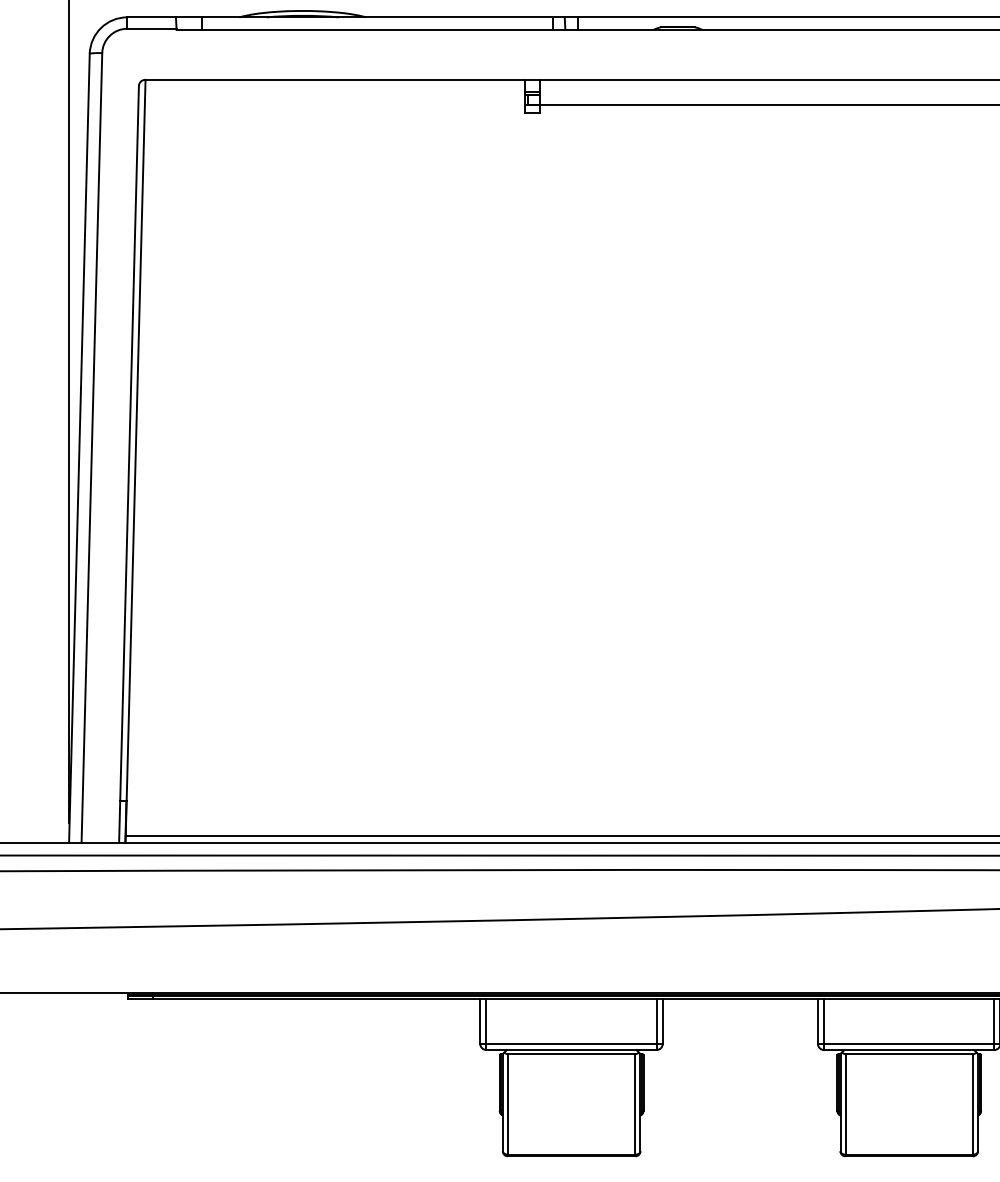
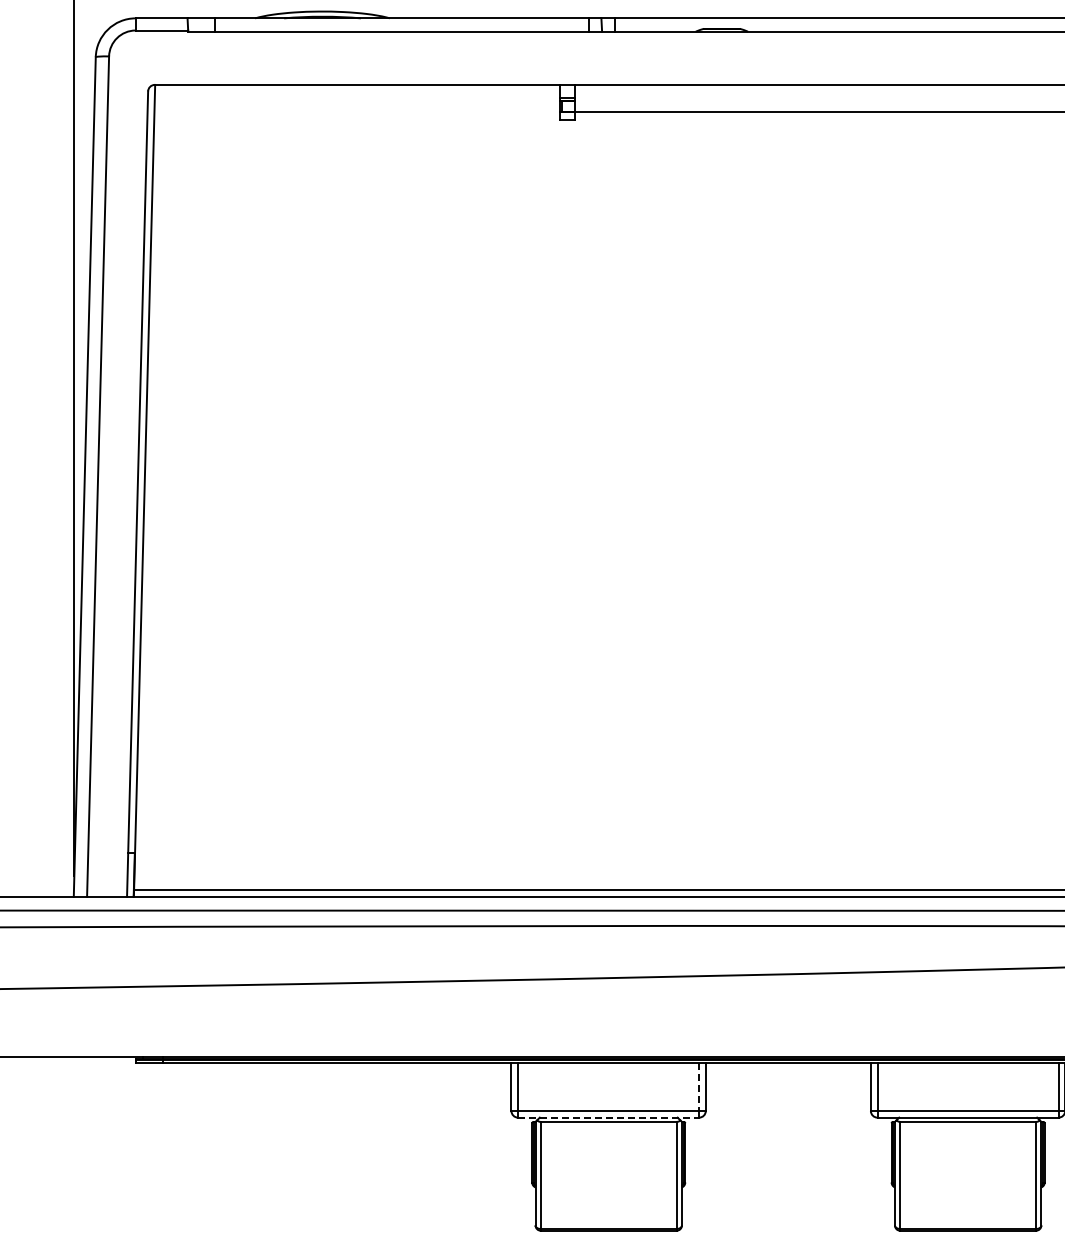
line: (656, 1021) -> (699, 1087), solid -> dashed
line: (571, 1049) -> (608, 1117), solid -> dashed

